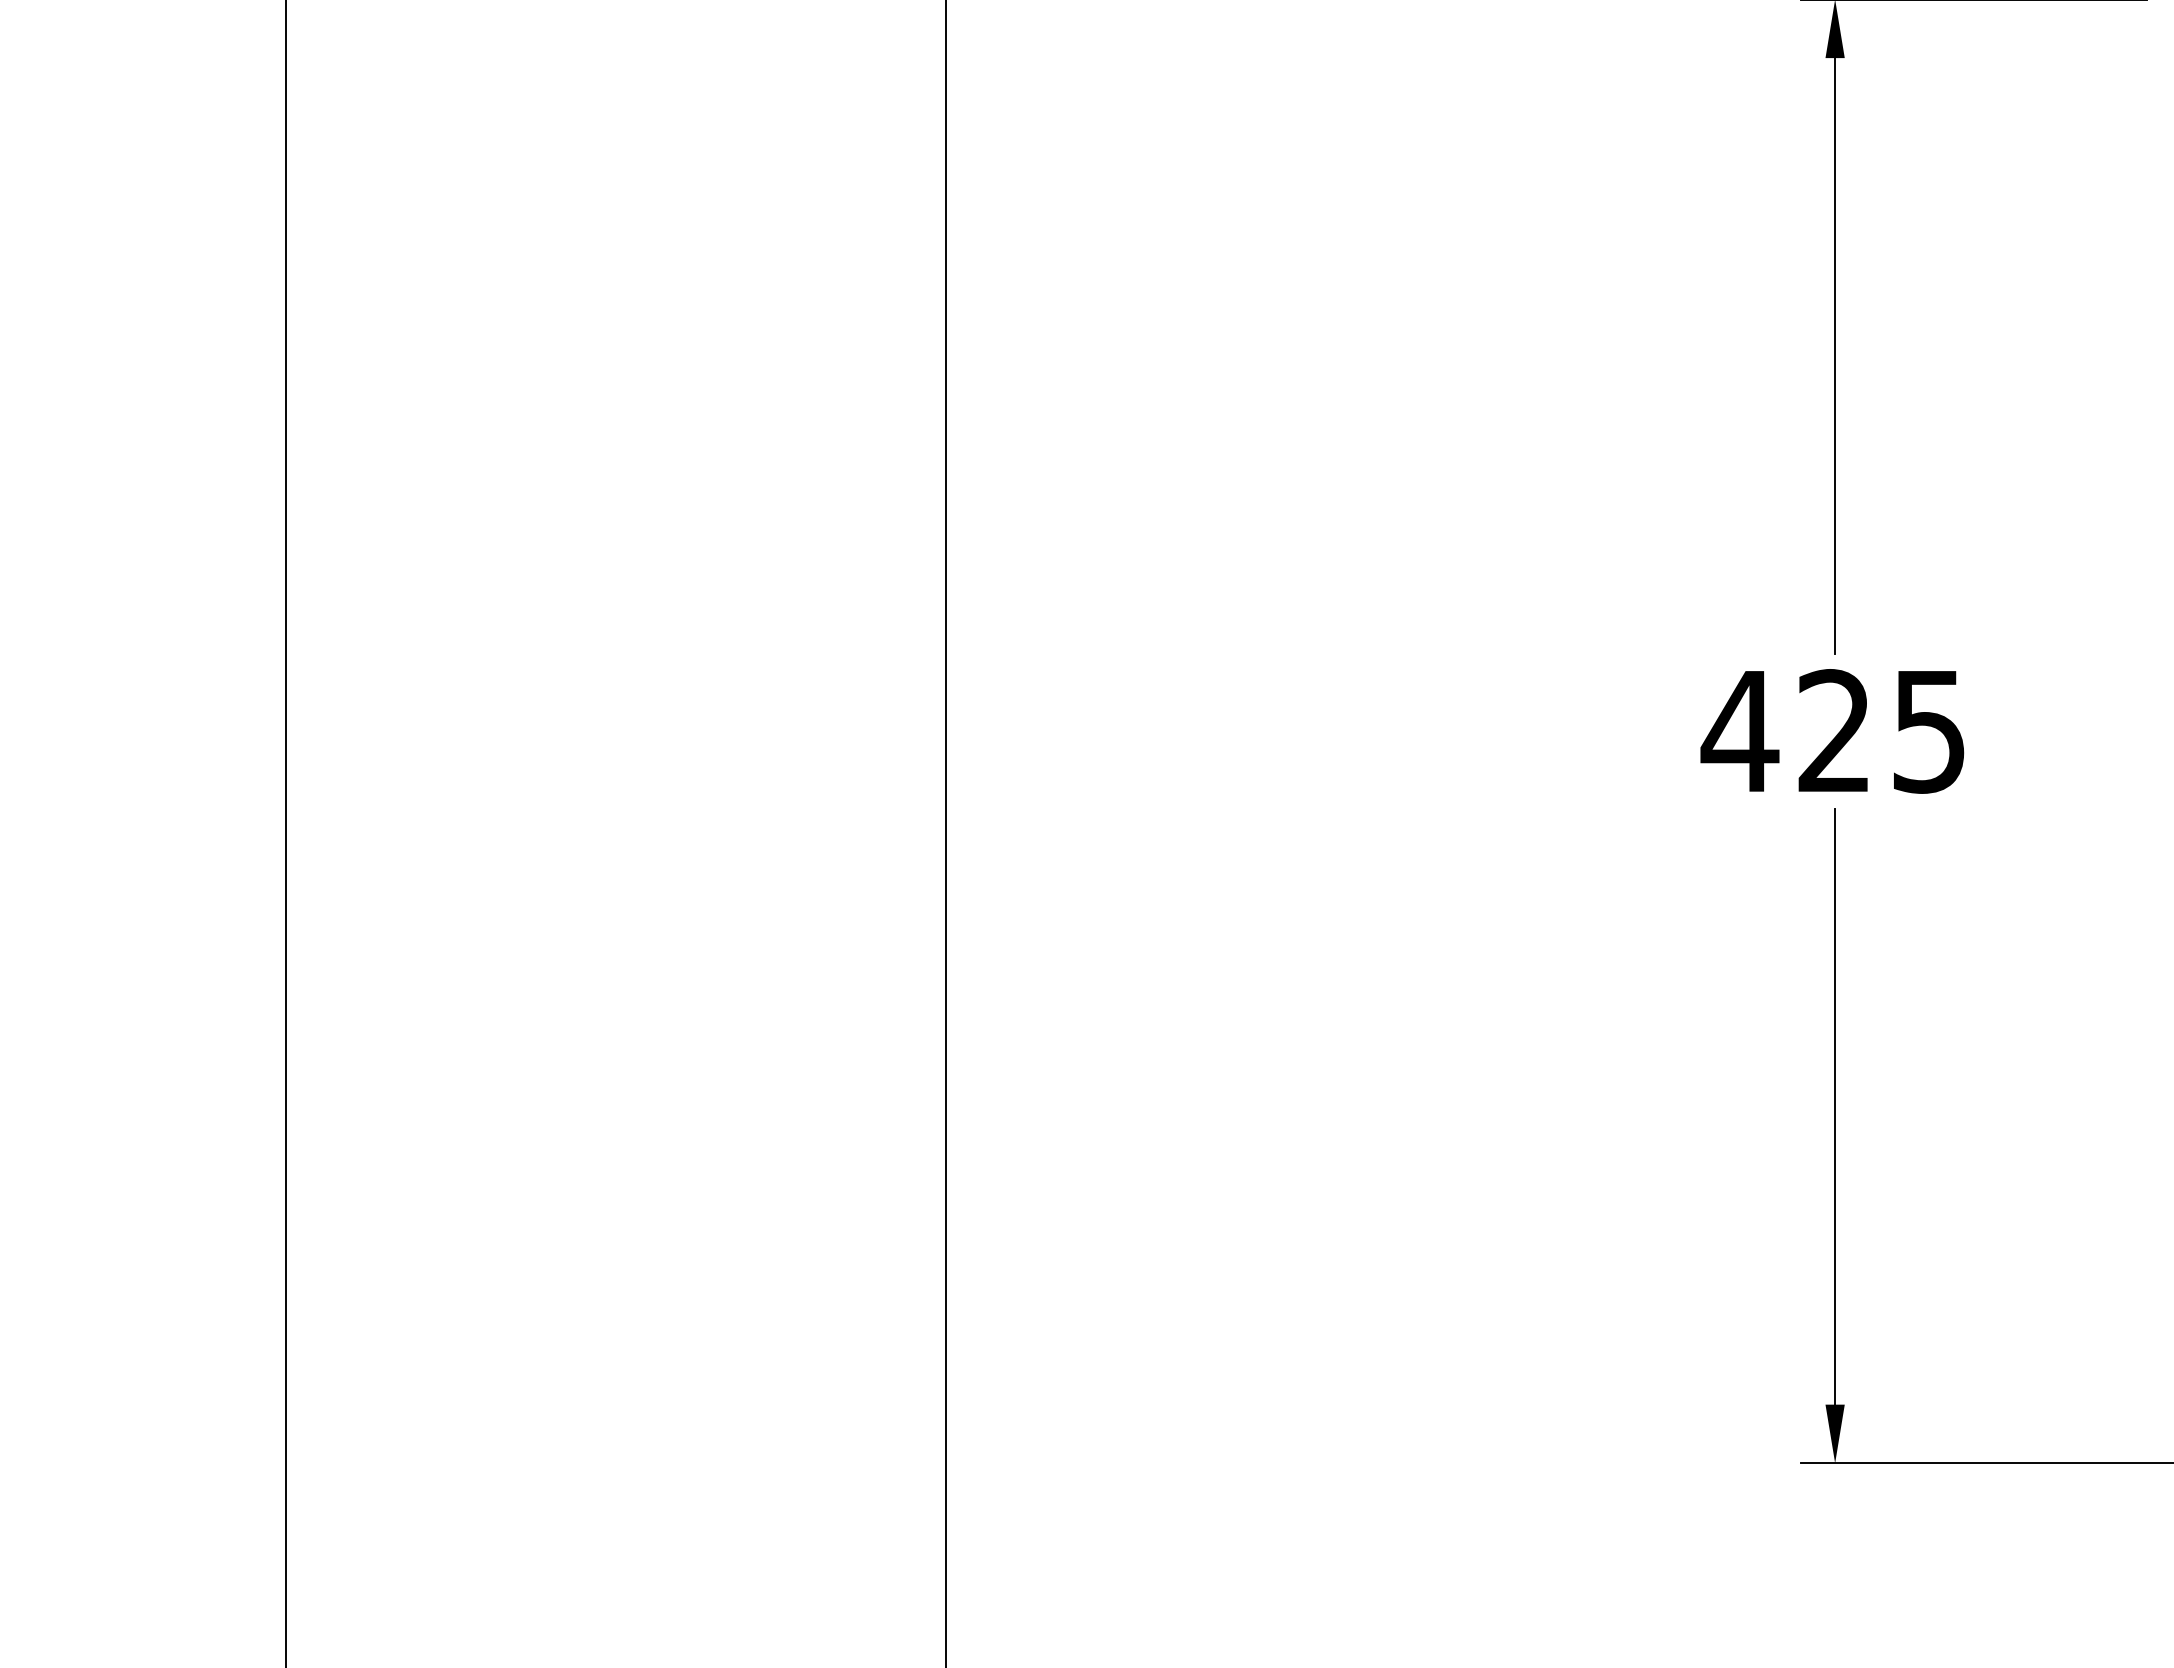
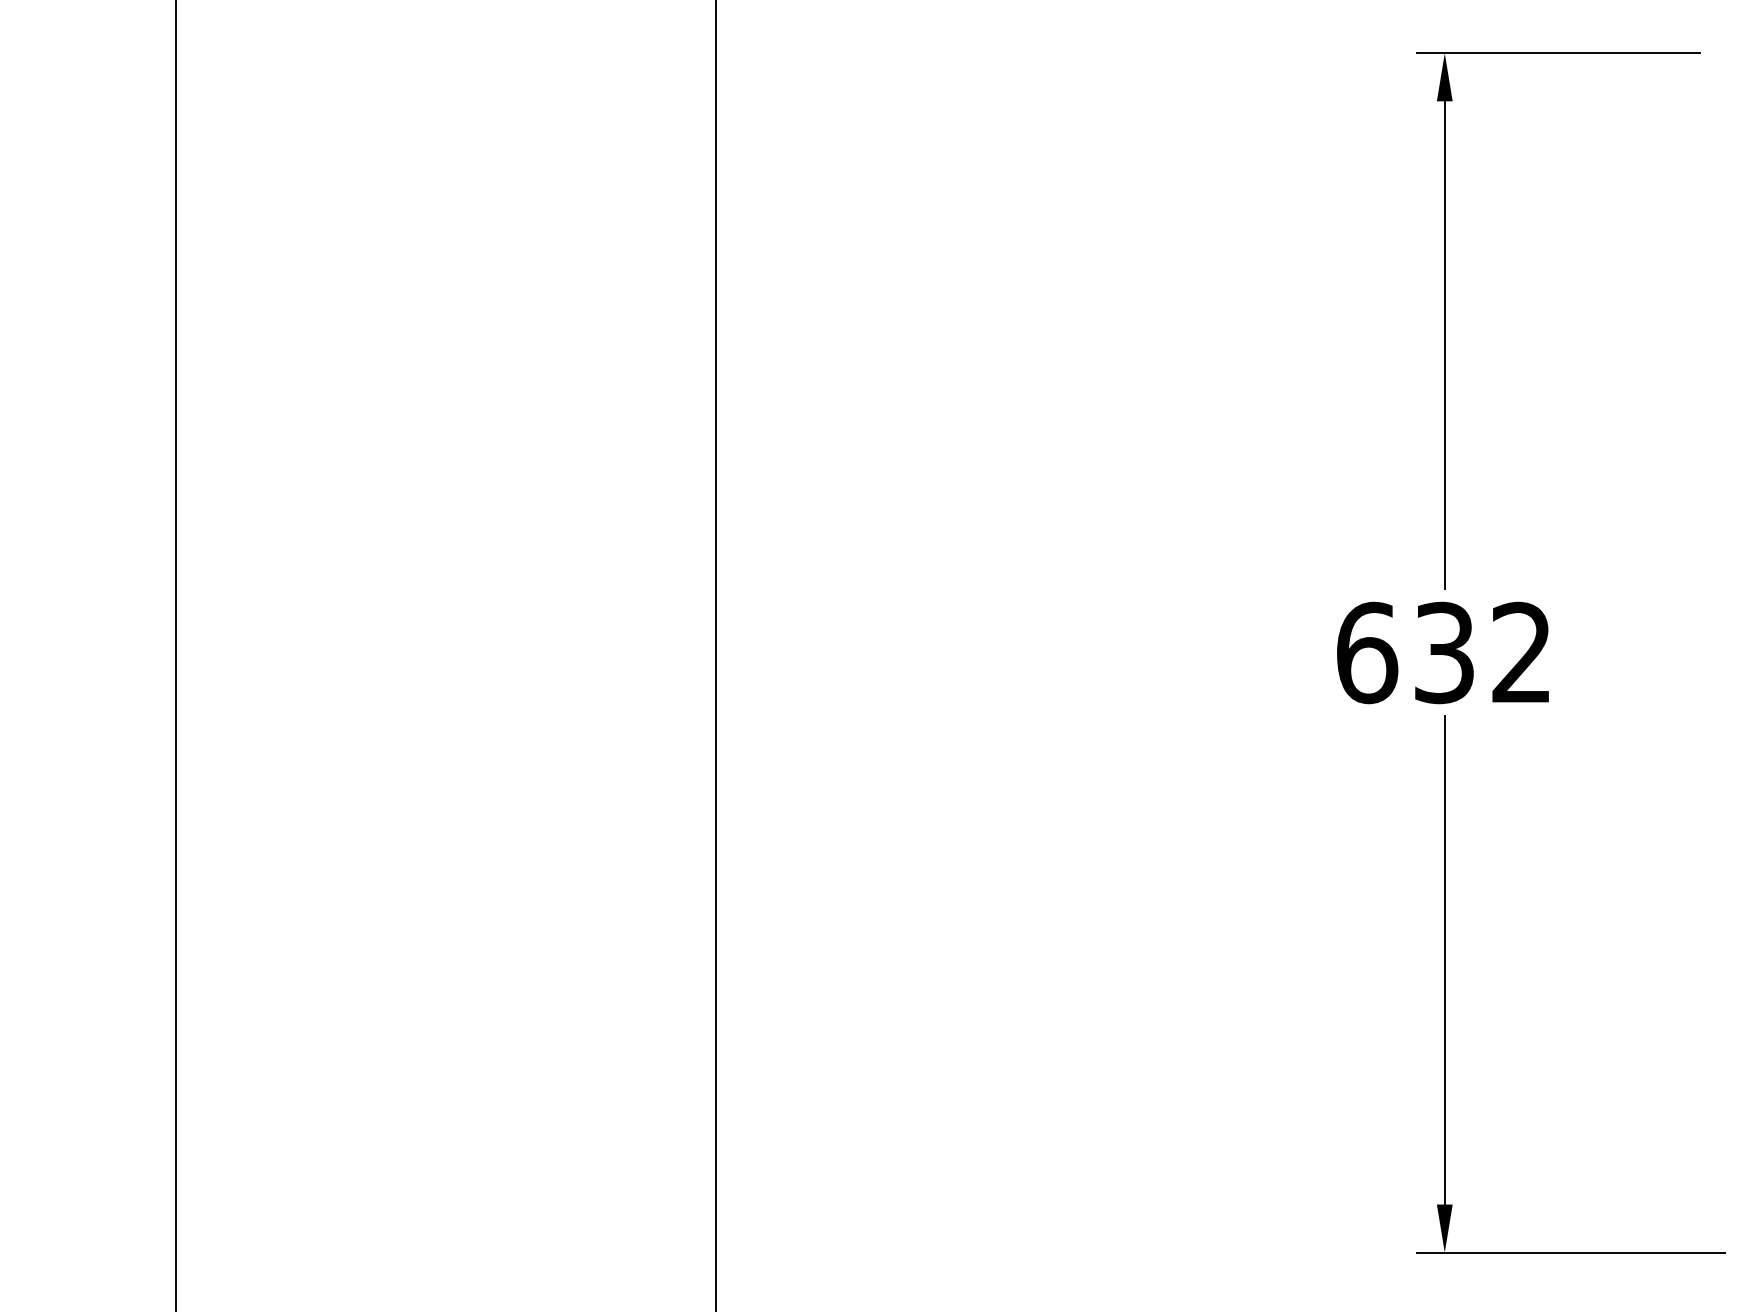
text: (1832, 731) -> (1442, 653), 425 -> 632

